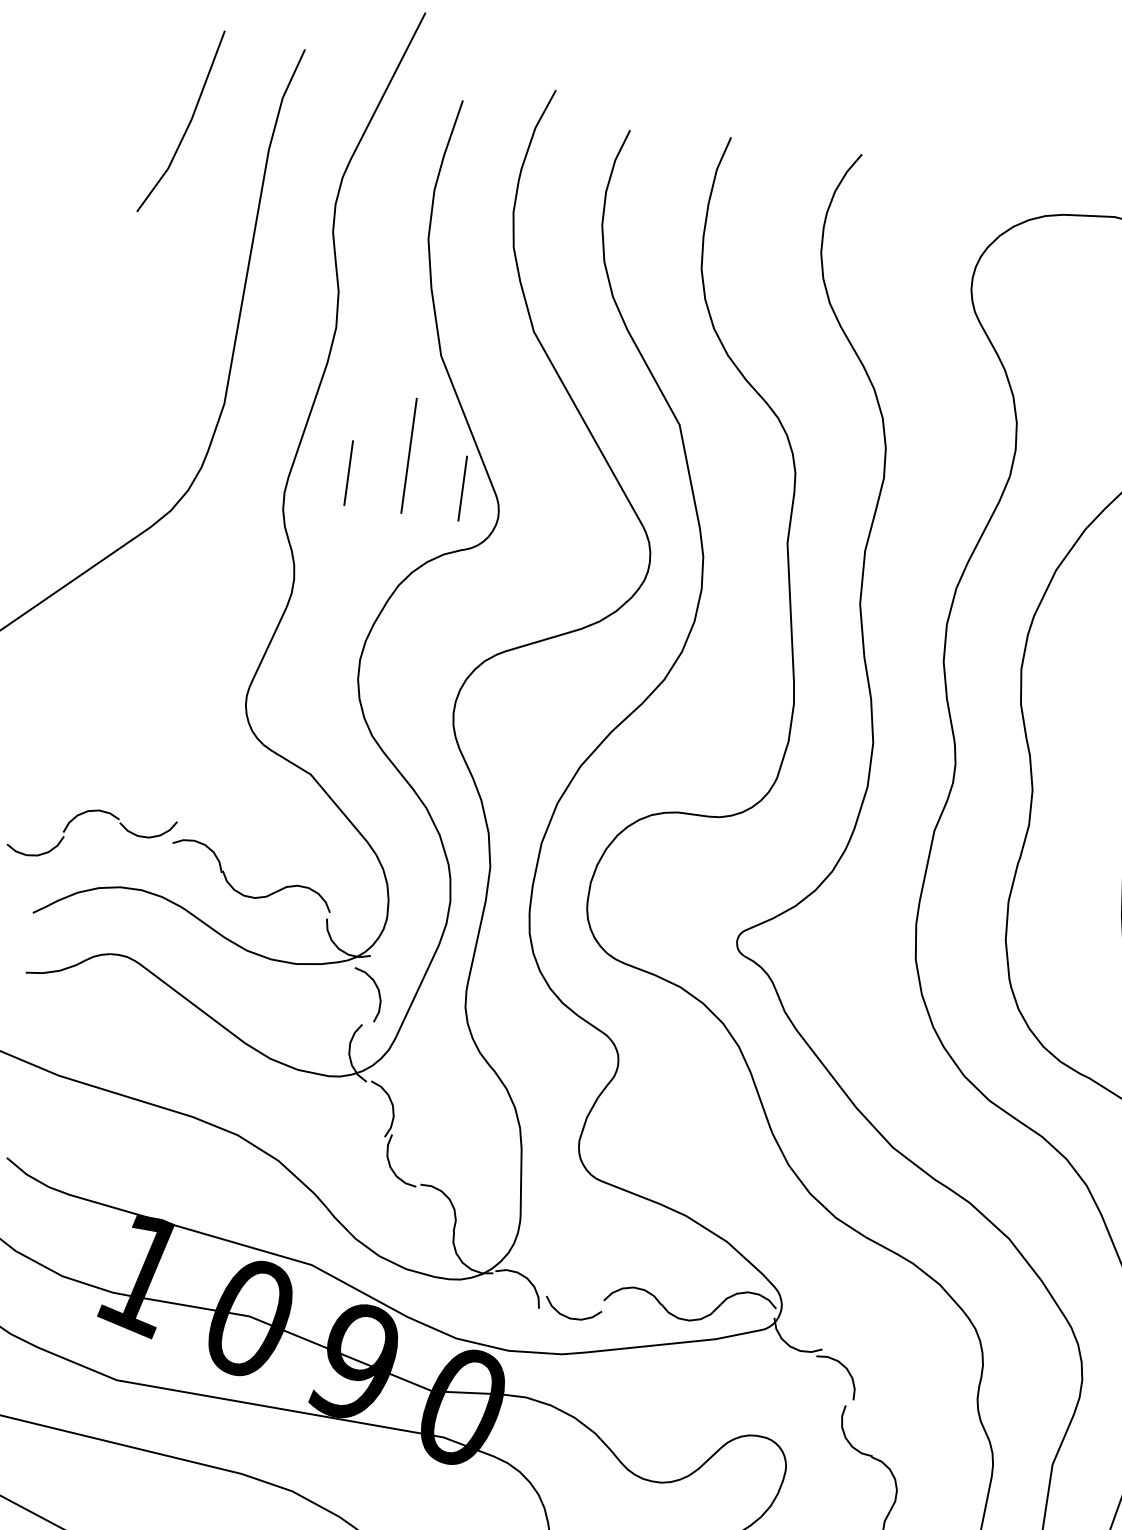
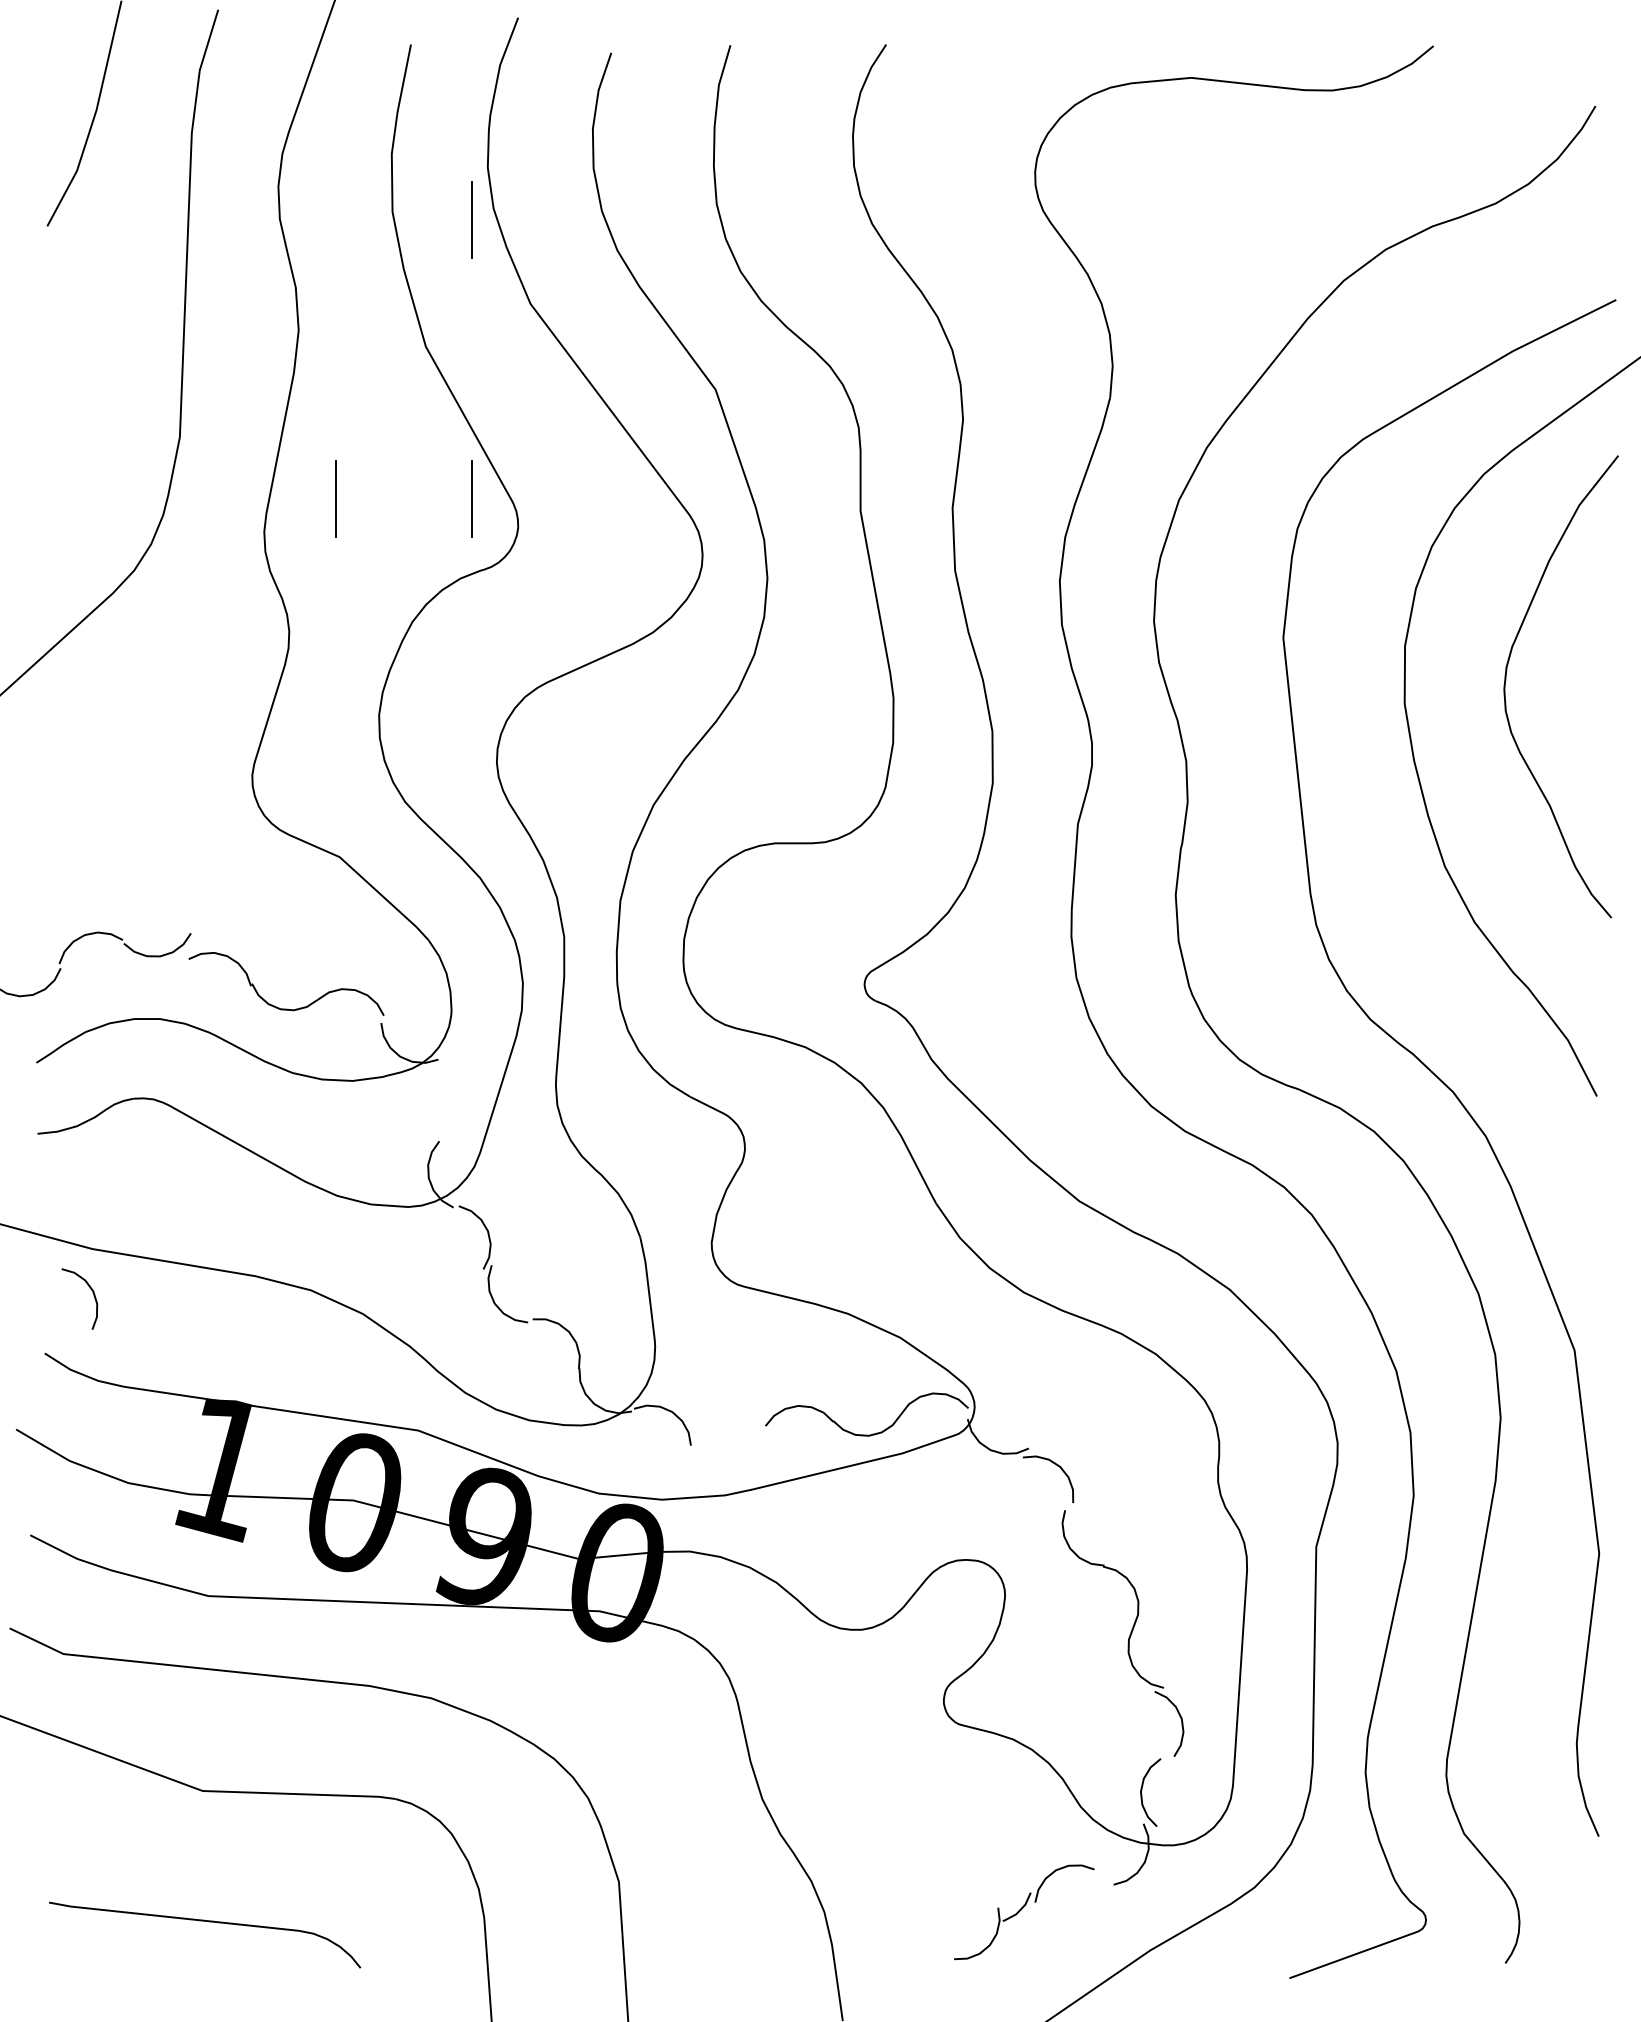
line: (493, 254) -> (471, 219), added
line: (409, 455) -> (404, 468), removed
curve: (378, 994) -> (93, 1296), moved
curve: (569, 1316) -> (727, 1450), removed

